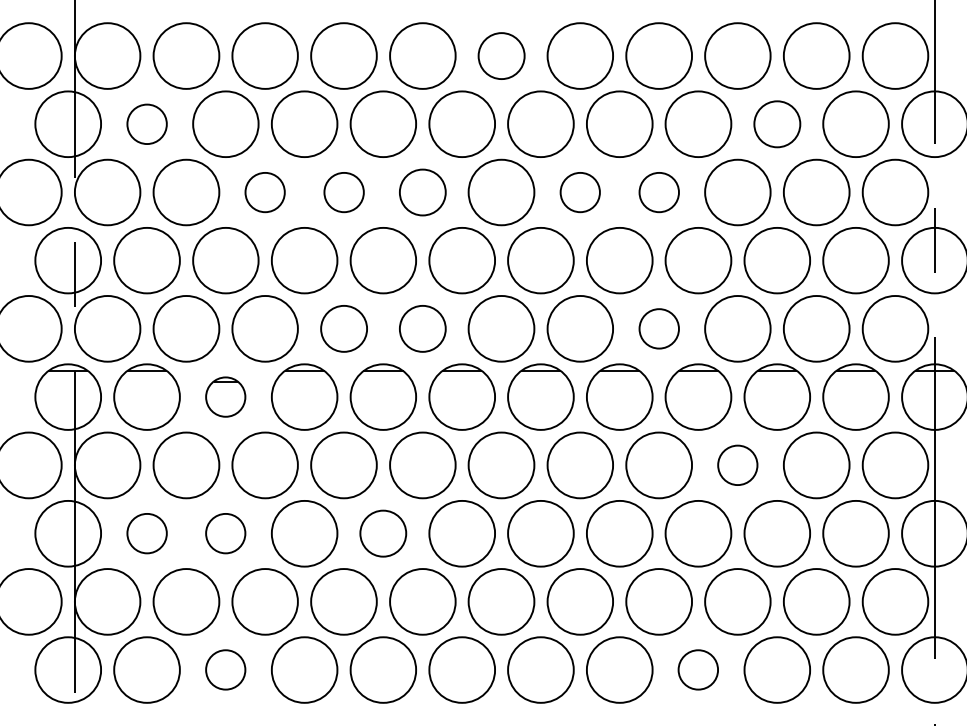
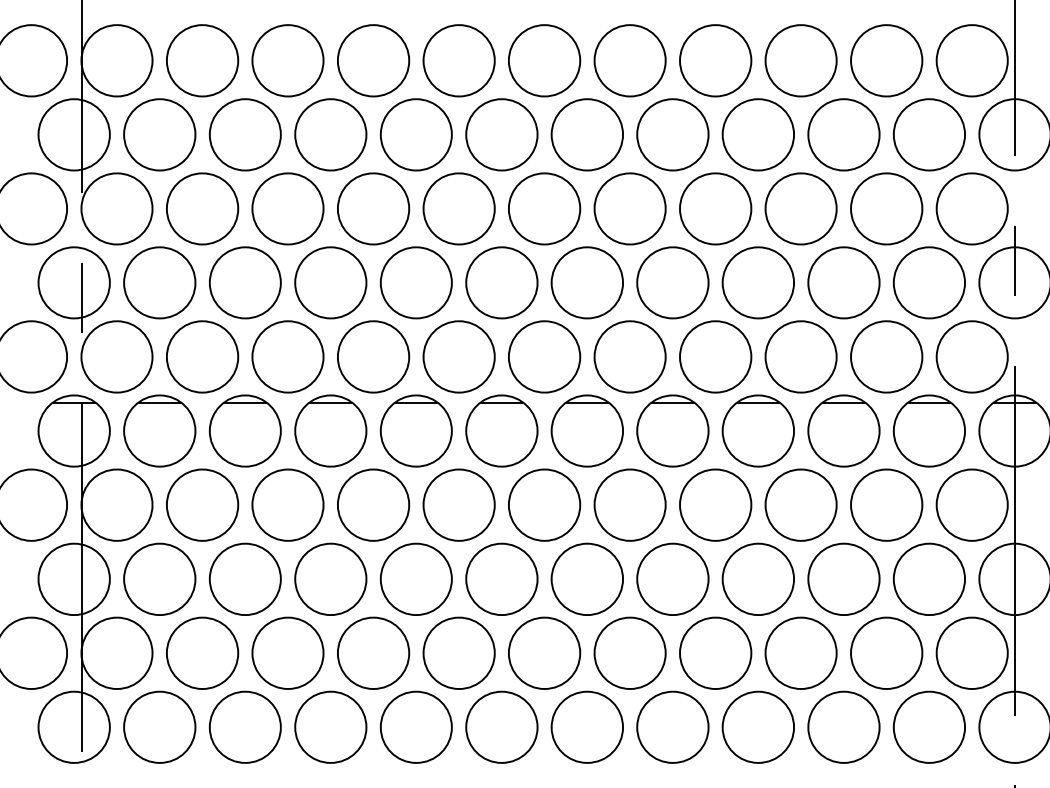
part: (501, 55) -> (544, 60), size x1.43
part: (146, 123) -> (159, 134), size x1.67
part: (776, 123) -> (843, 134), size x1.43
part: (264, 192) -> (287, 208), size x1.67
part: (343, 192) -> (373, 208), size x1.67
part: (422, 192) -> (458, 208), size x1.43
part: (579, 192) -> (629, 208), size x1.67
part: (658, 192) -> (715, 208), size x1.67
part: (343, 328) -> (373, 356), size x1.43
part: (422, 328) -> (458, 356), size x1.43
part: (658, 328) -> (715, 356), size x1.67
part: (225, 396) -> (244, 430), size x1.67
part: (737, 464) -> (800, 504), size x1.67
part: (146, 532) -> (159, 578), size x1.67
part: (225, 532) -> (244, 578), size x1.67
part: (382, 532) -> (415, 578), size x1.43
part: (225, 669) -> (244, 726), size x1.67
part: (697, 669) -> (757, 726), size x1.67

